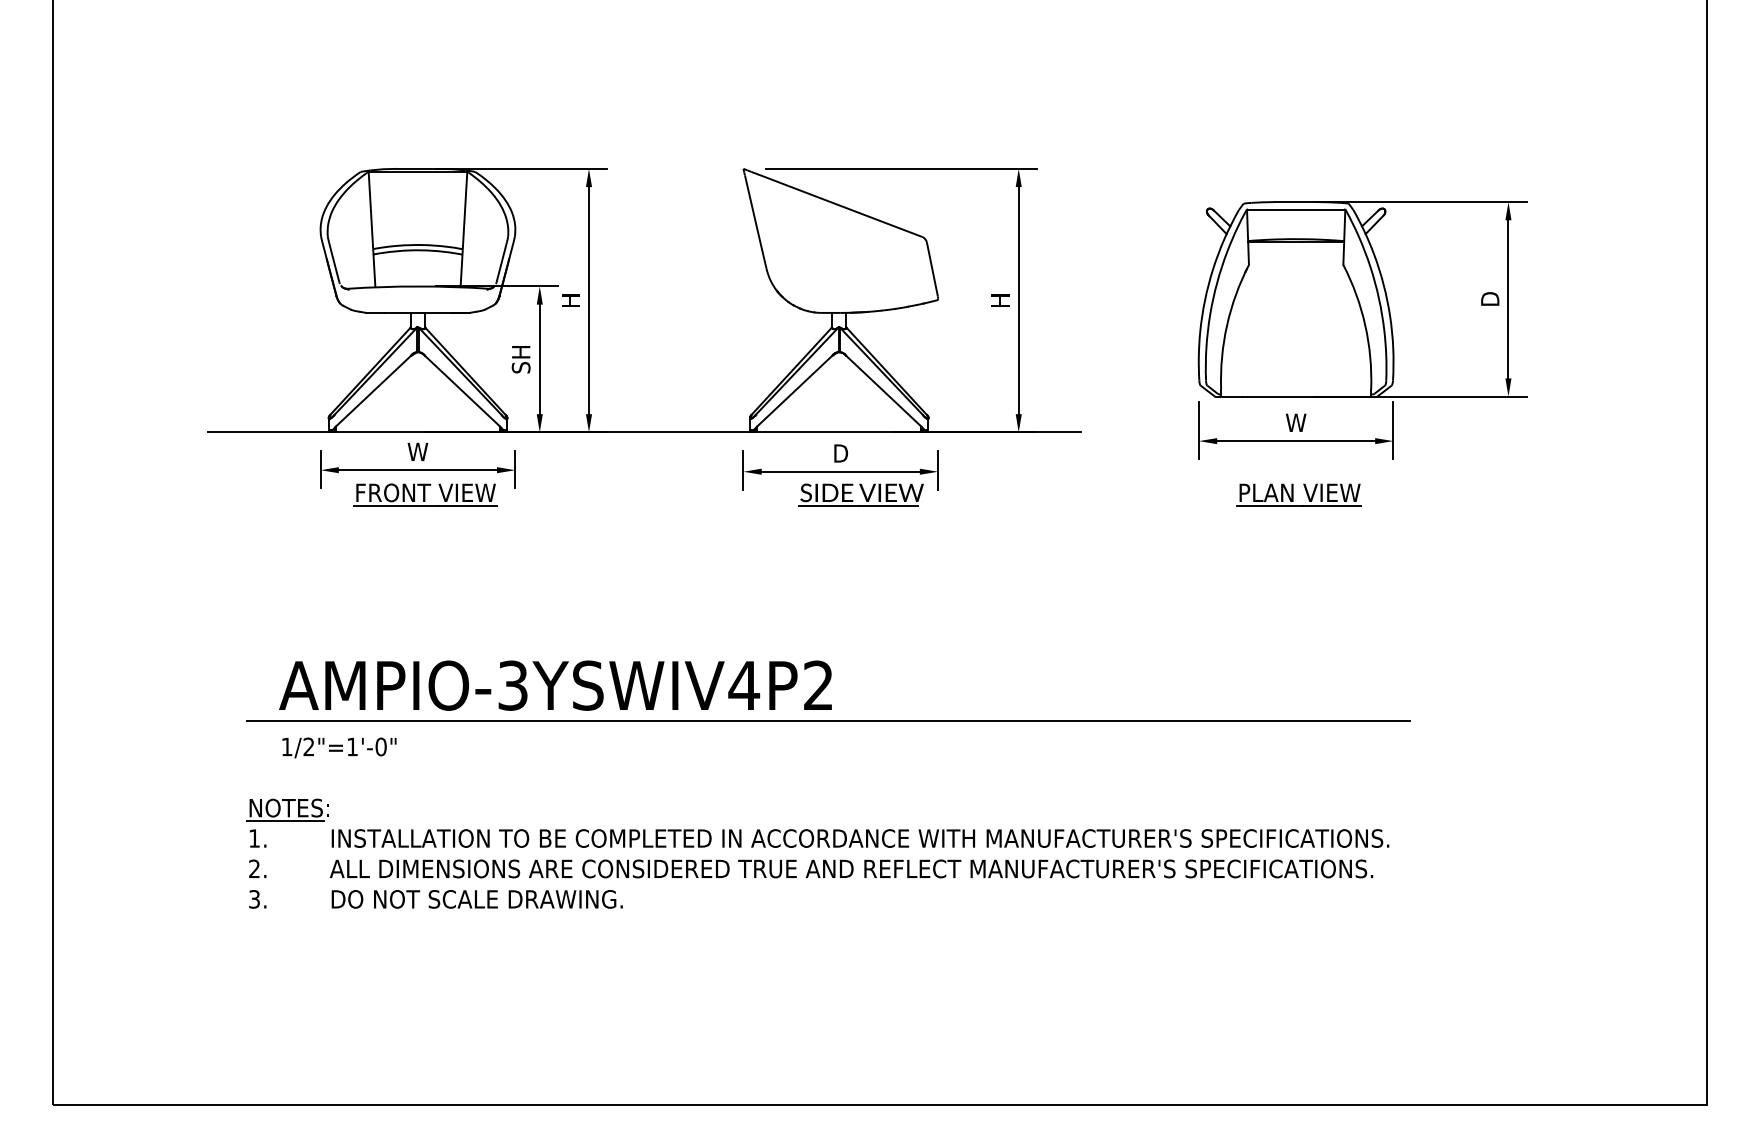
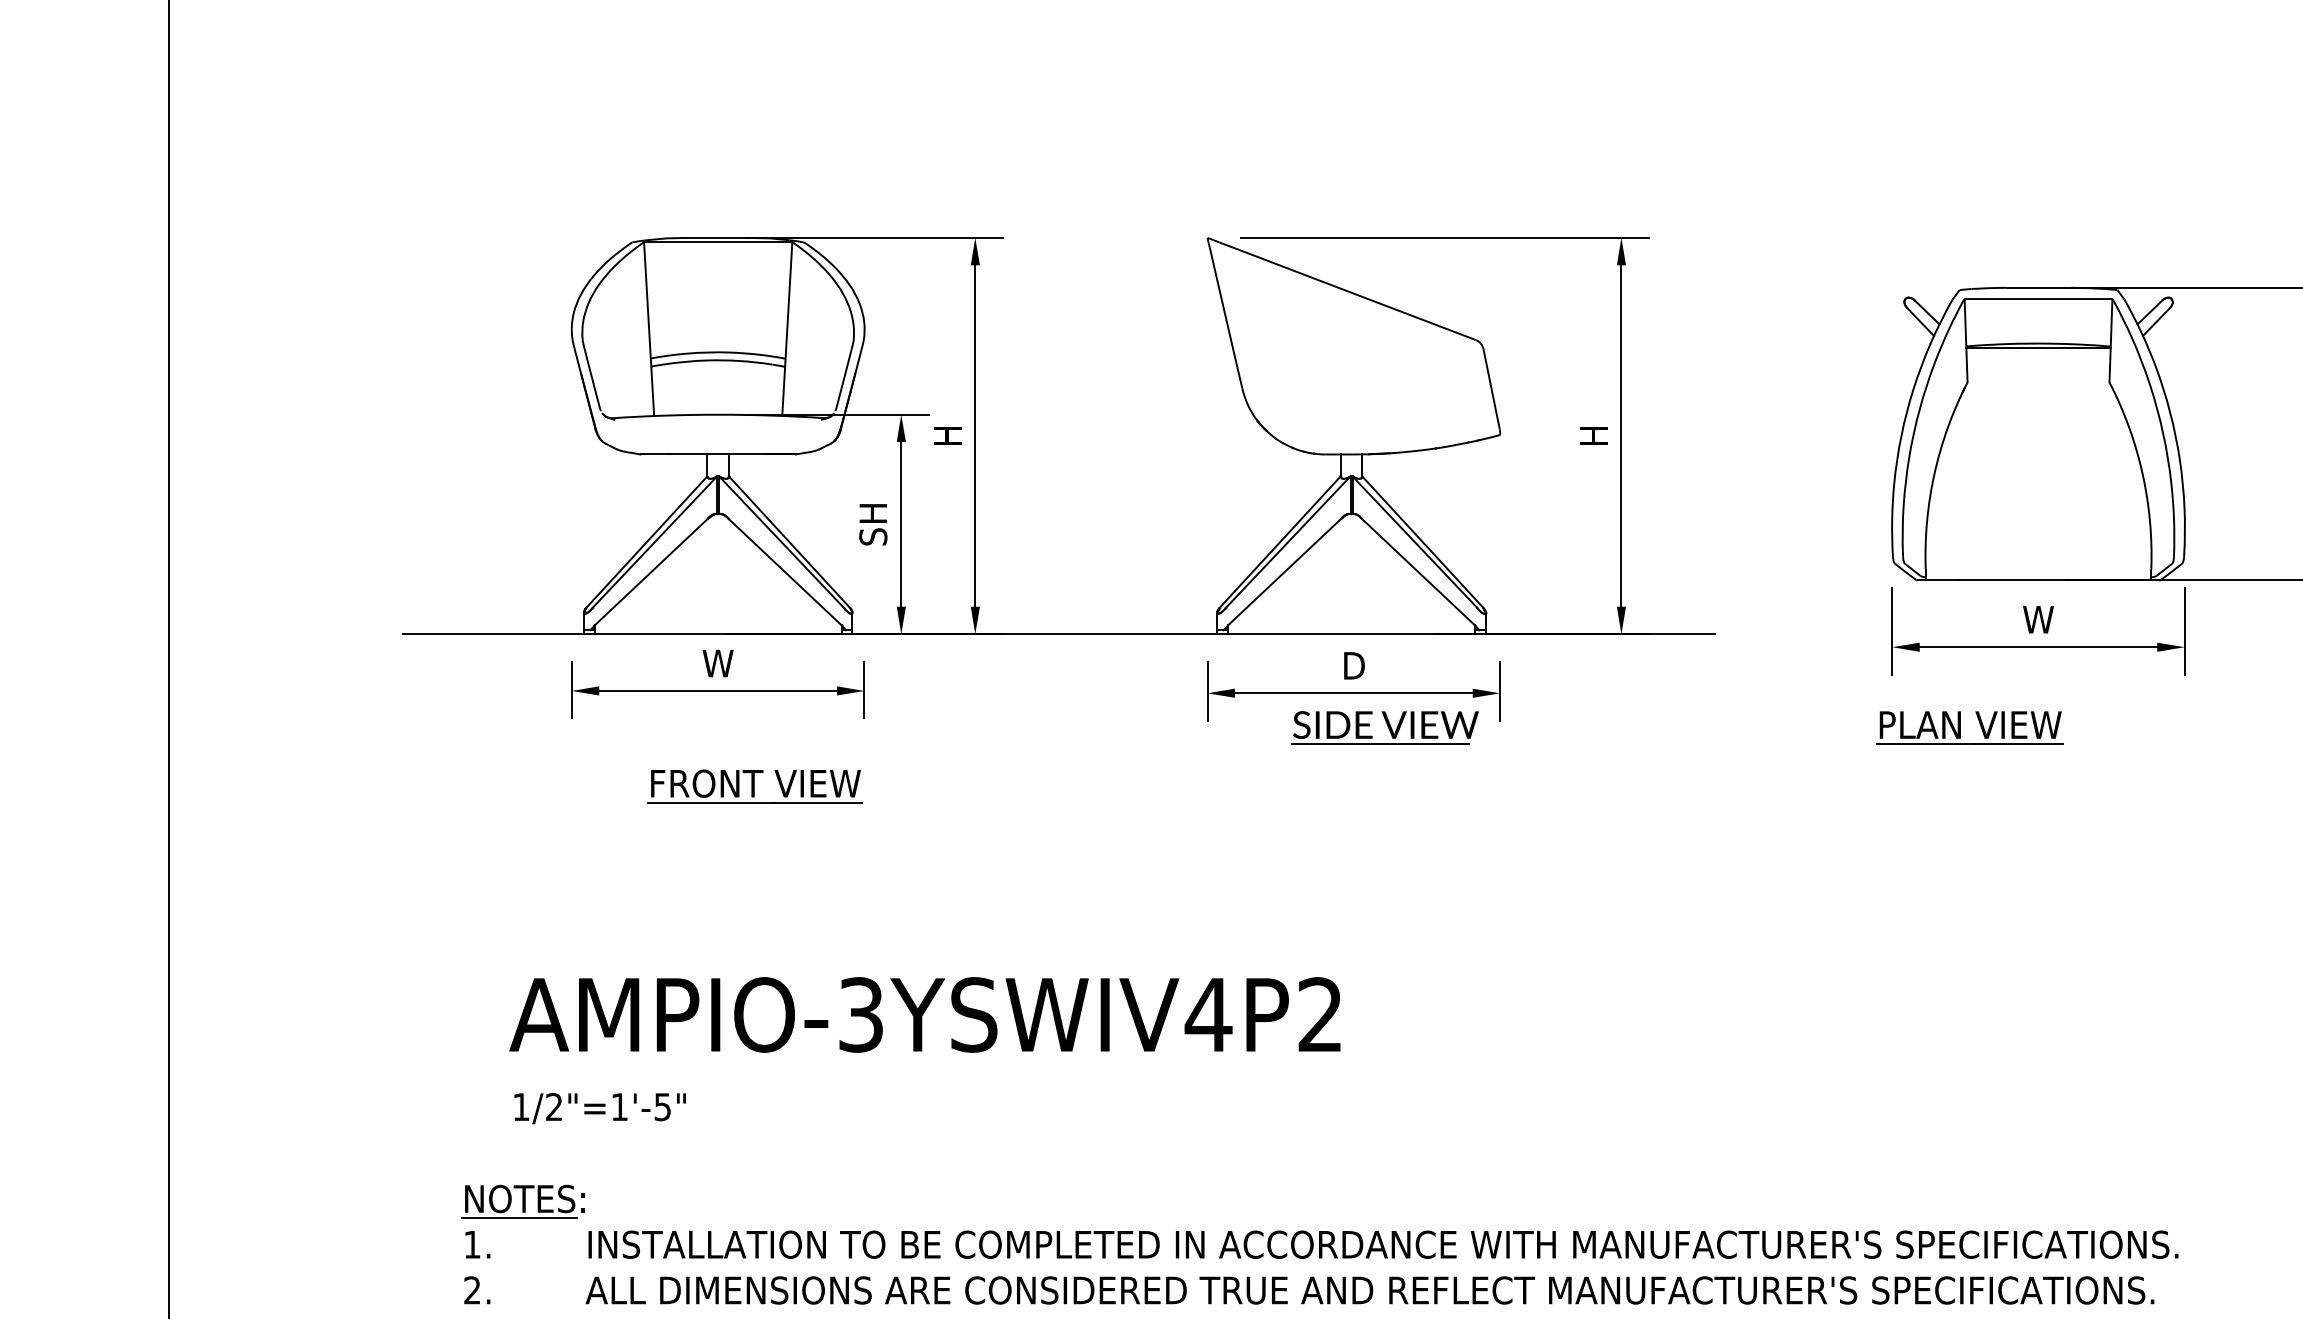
part: (425, 494) -> (755, 786), moved
part: (1298, 494) -> (1968, 727), moved
line: (828, 721) -> (1335, 1068), removed
text: (380, 746) -> (661, 1106), 1/2"=1'-0" -> 1/2"=1'-5"

